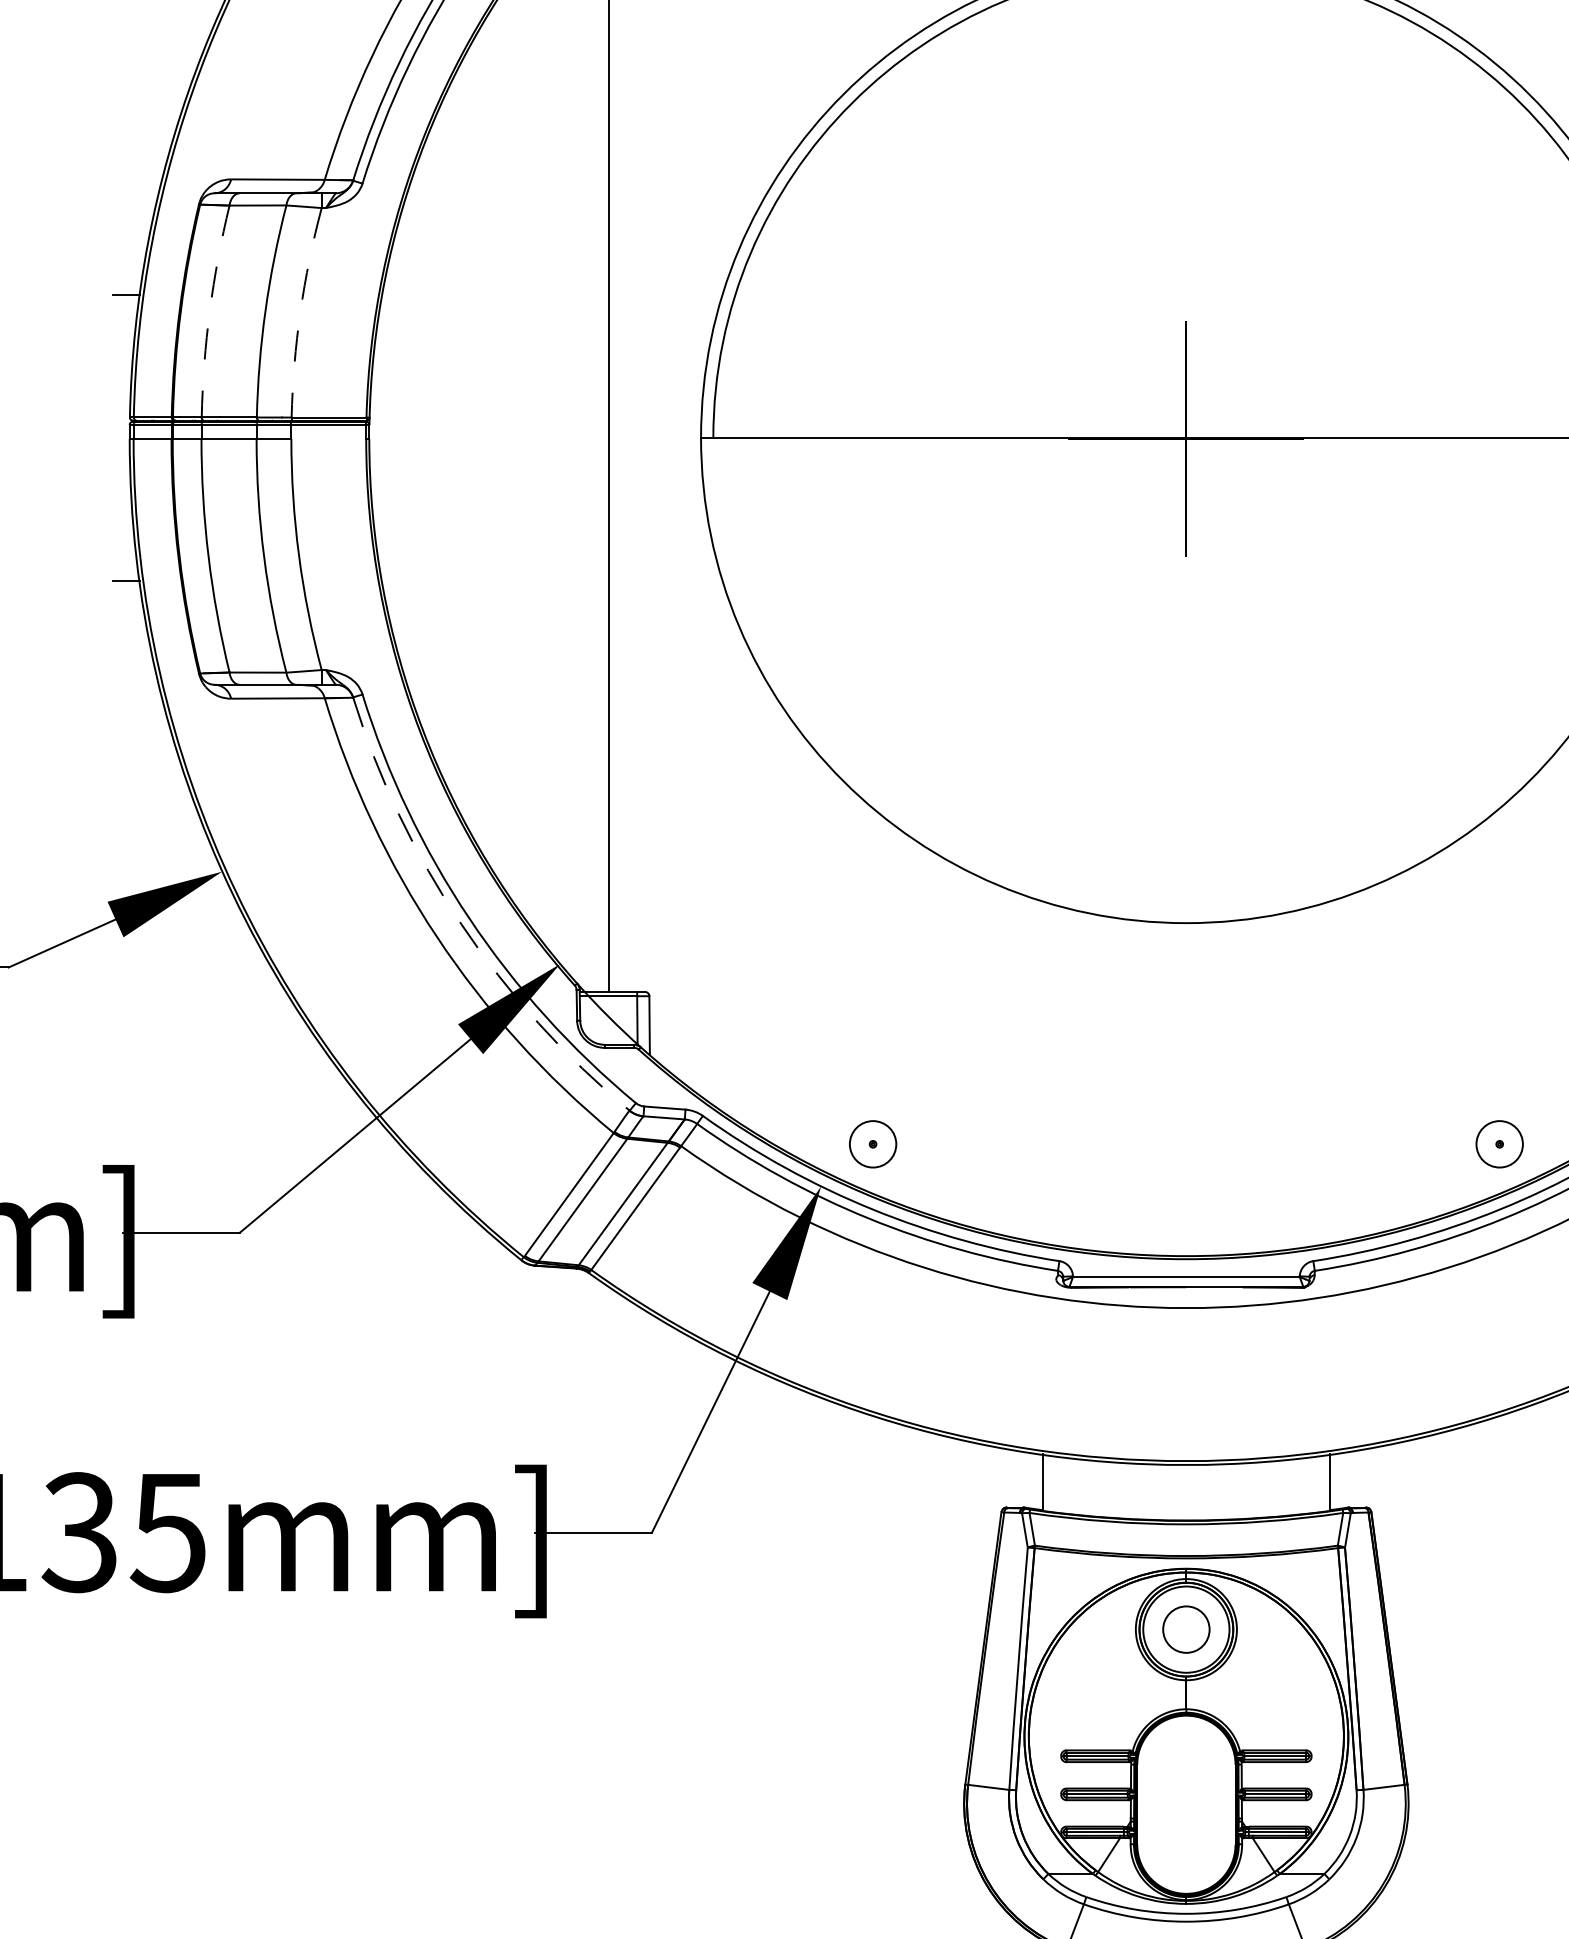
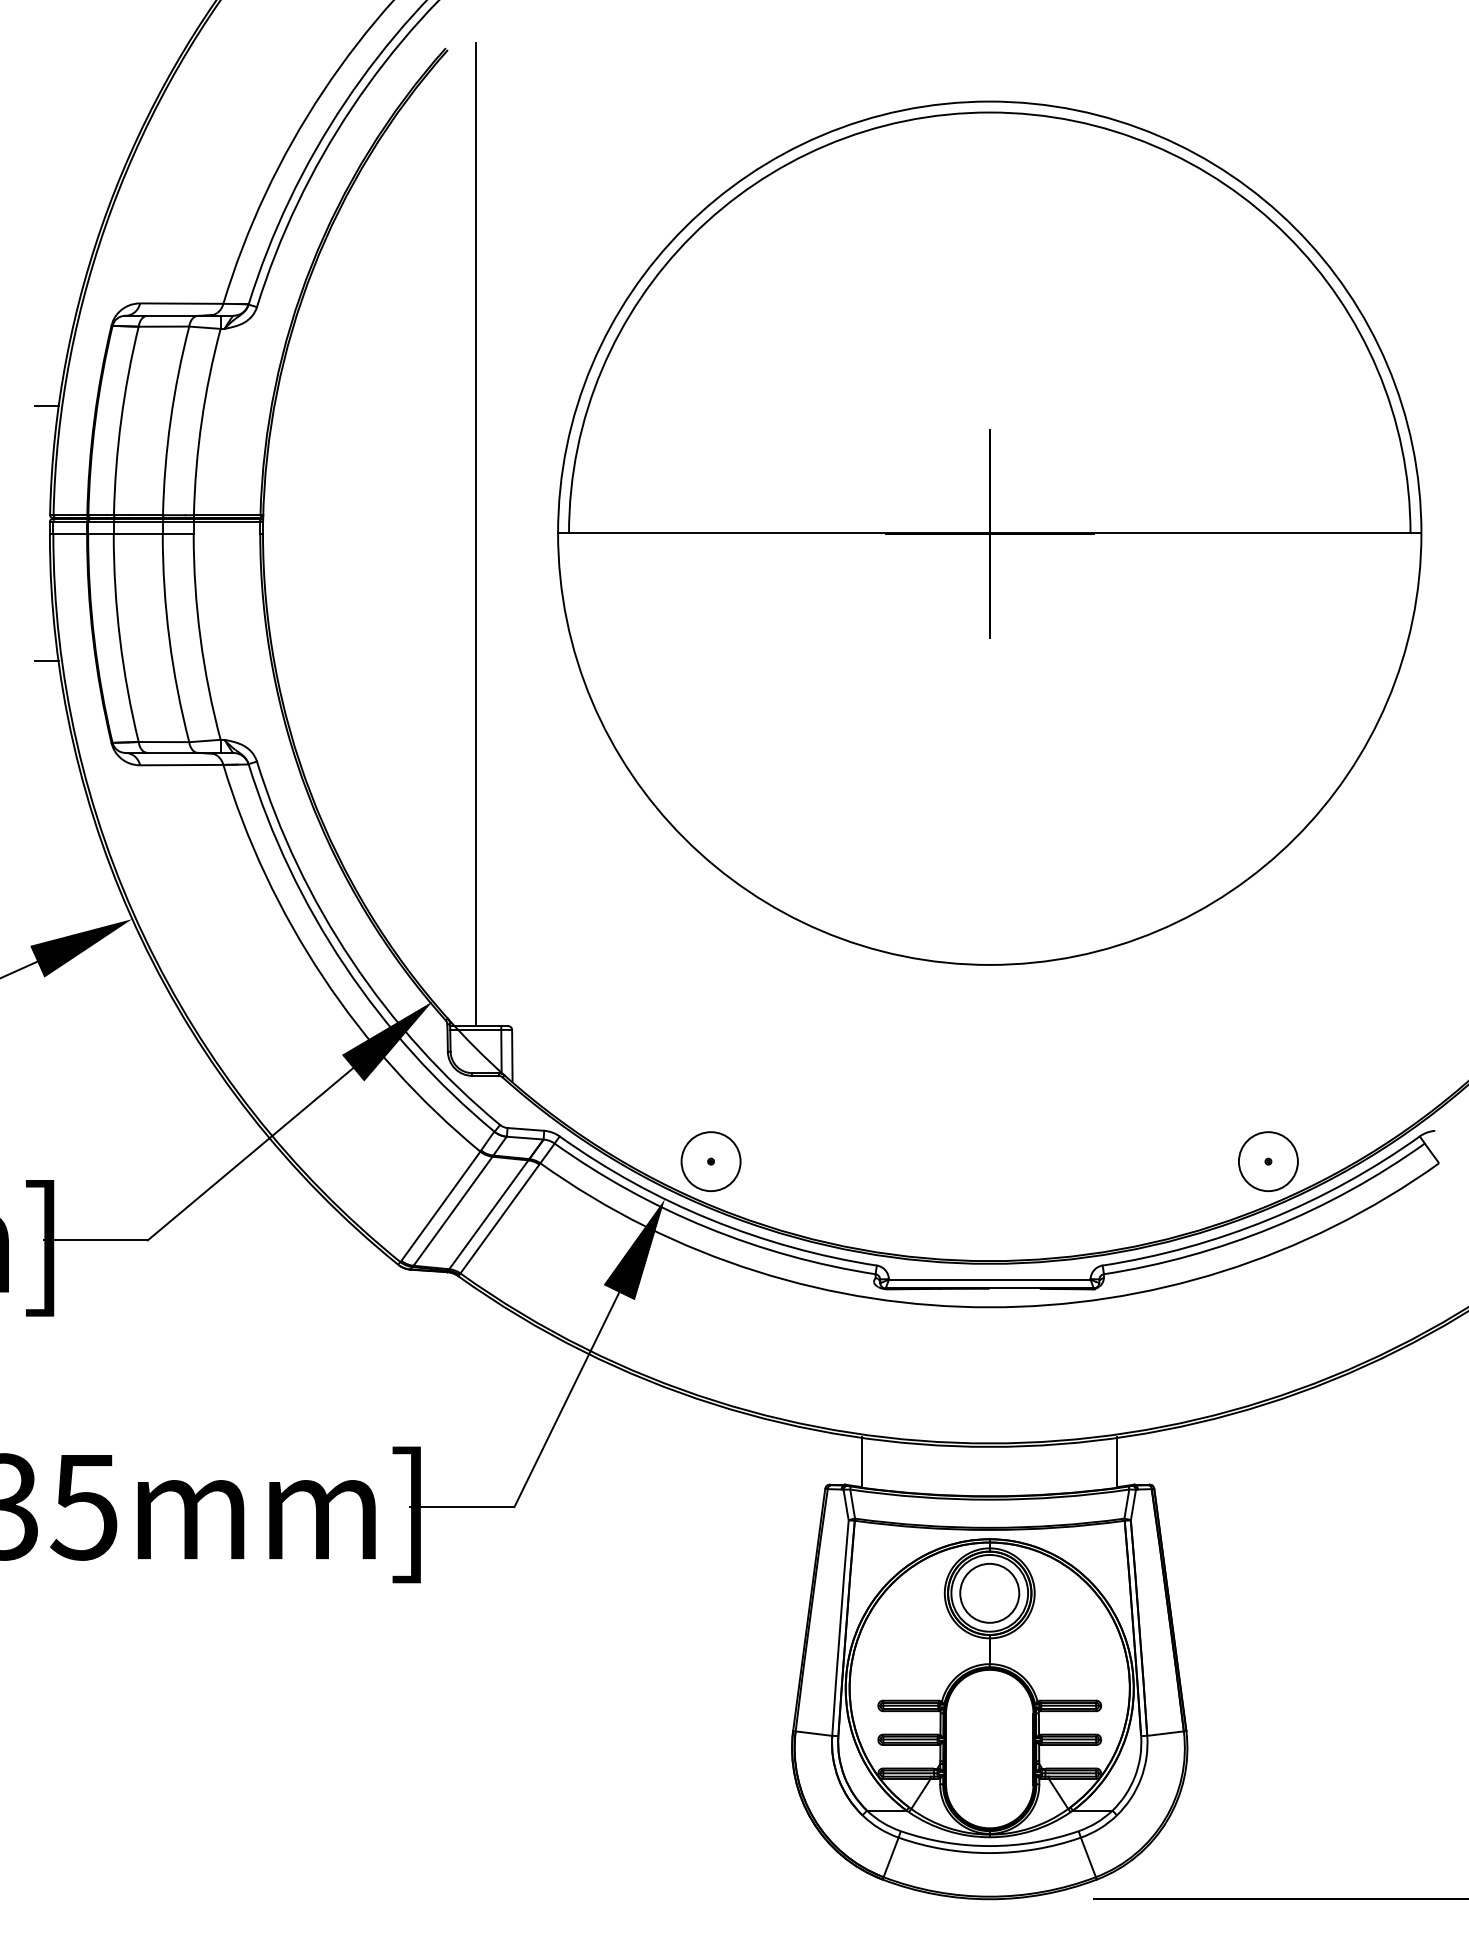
arc: (210, 311) -> (121, 420), dashed -> solid
arc: (300, 312) -> (201, 421), dashed -> solid
arc: (460, 923) -> (344, 965), dashed -> solid
circle: (872, 1144) -> (710, 1161), size x1.43
circle: (1498, 1144) -> (1267, 1161), size x1.43
circle: (1186, 1628) -> (989, 1592), size x1.43

